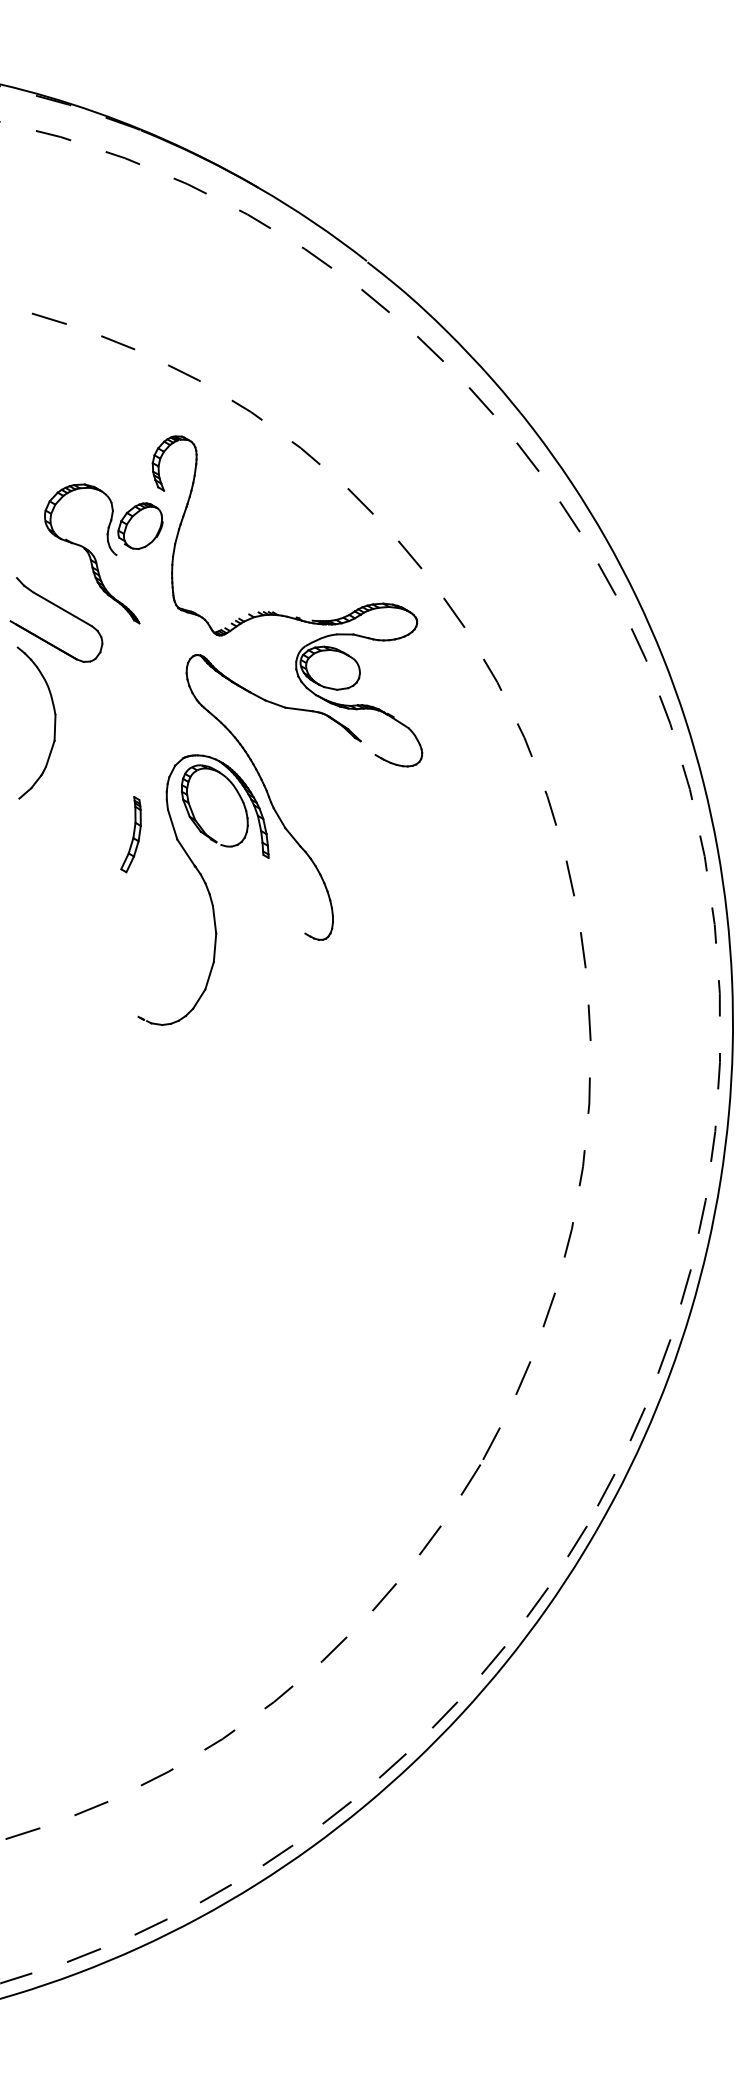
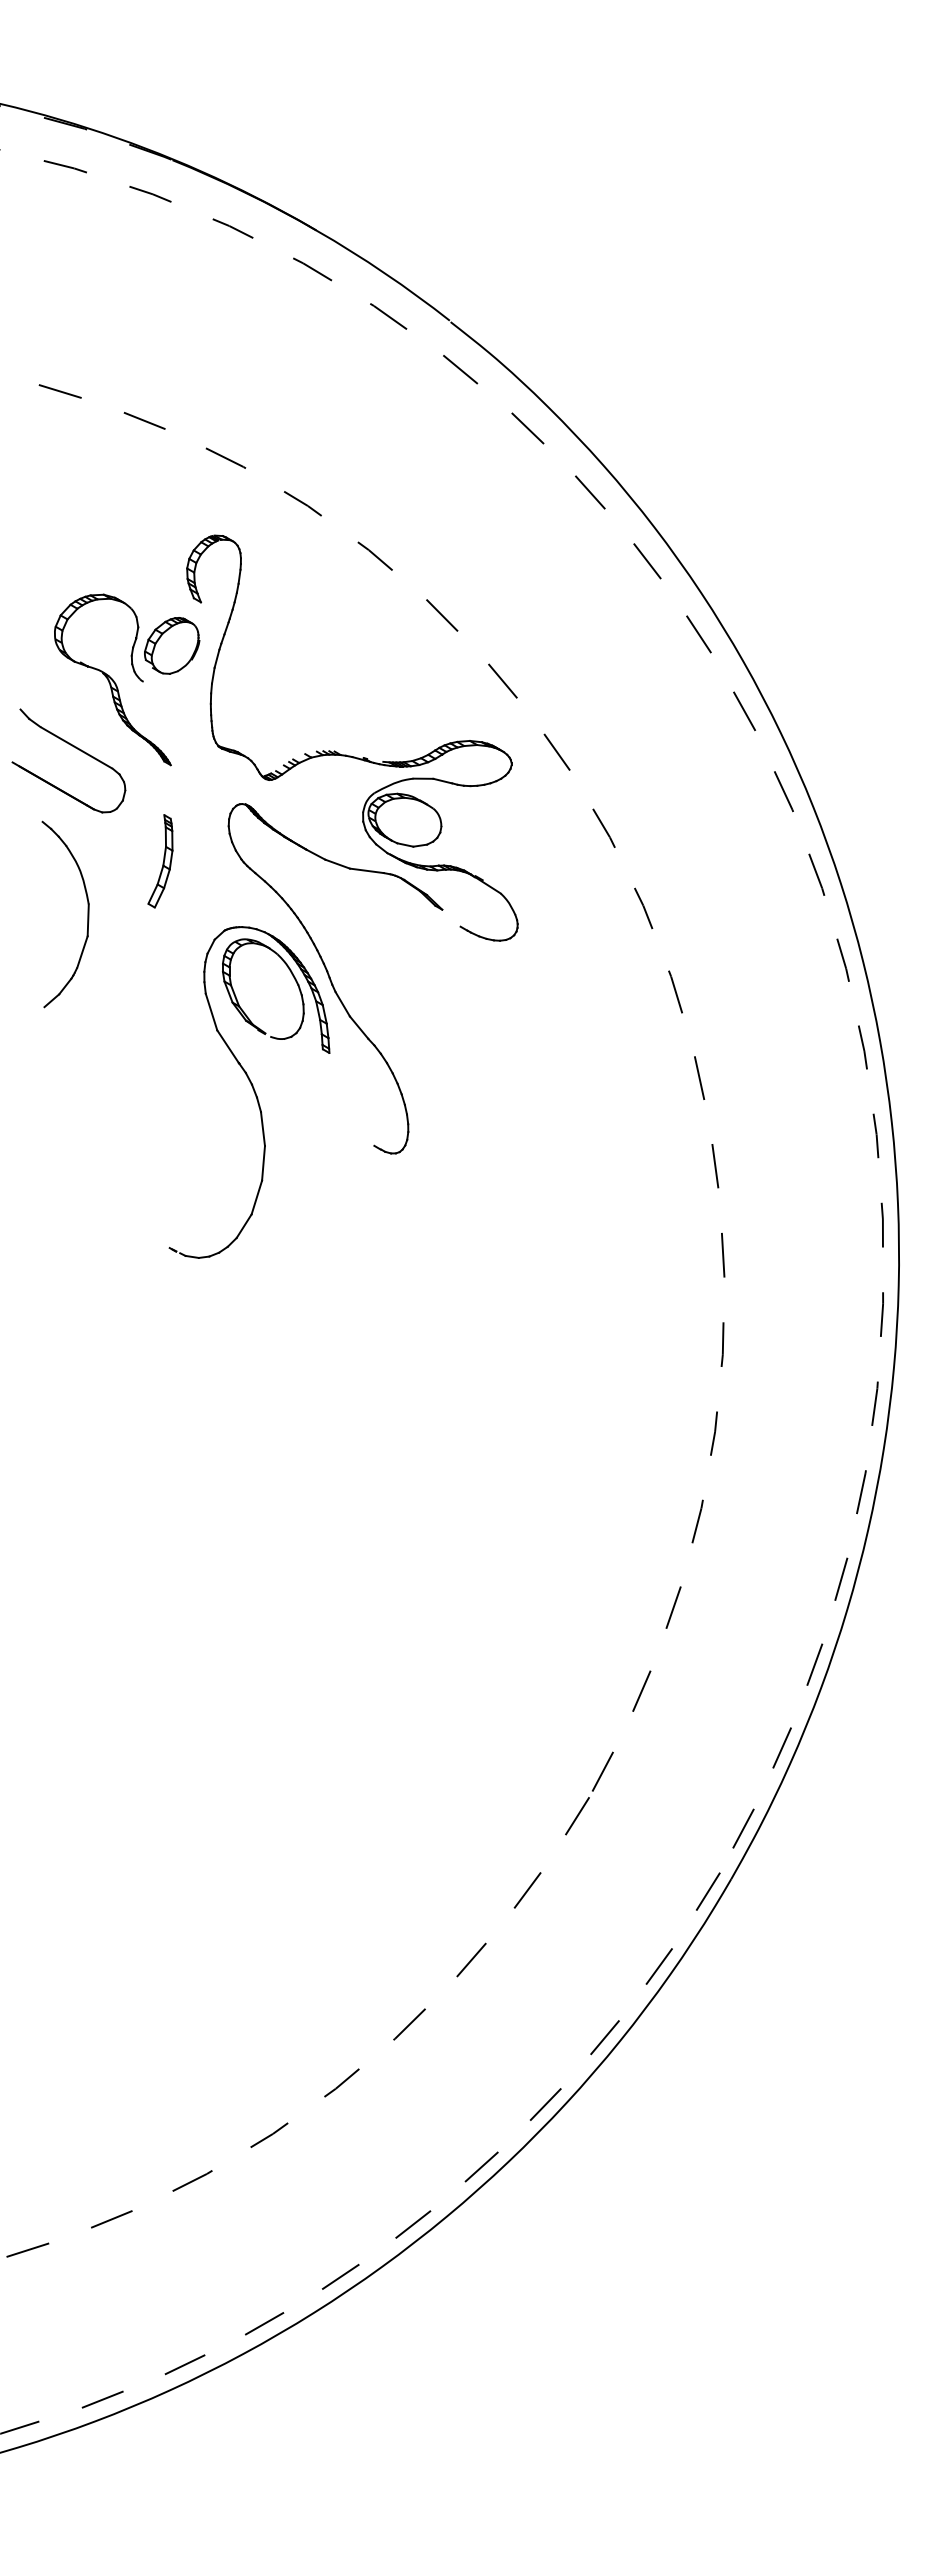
part: (54, 723) -> (87, 914), moved
part: (131, 834) -> (160, 861), moved

